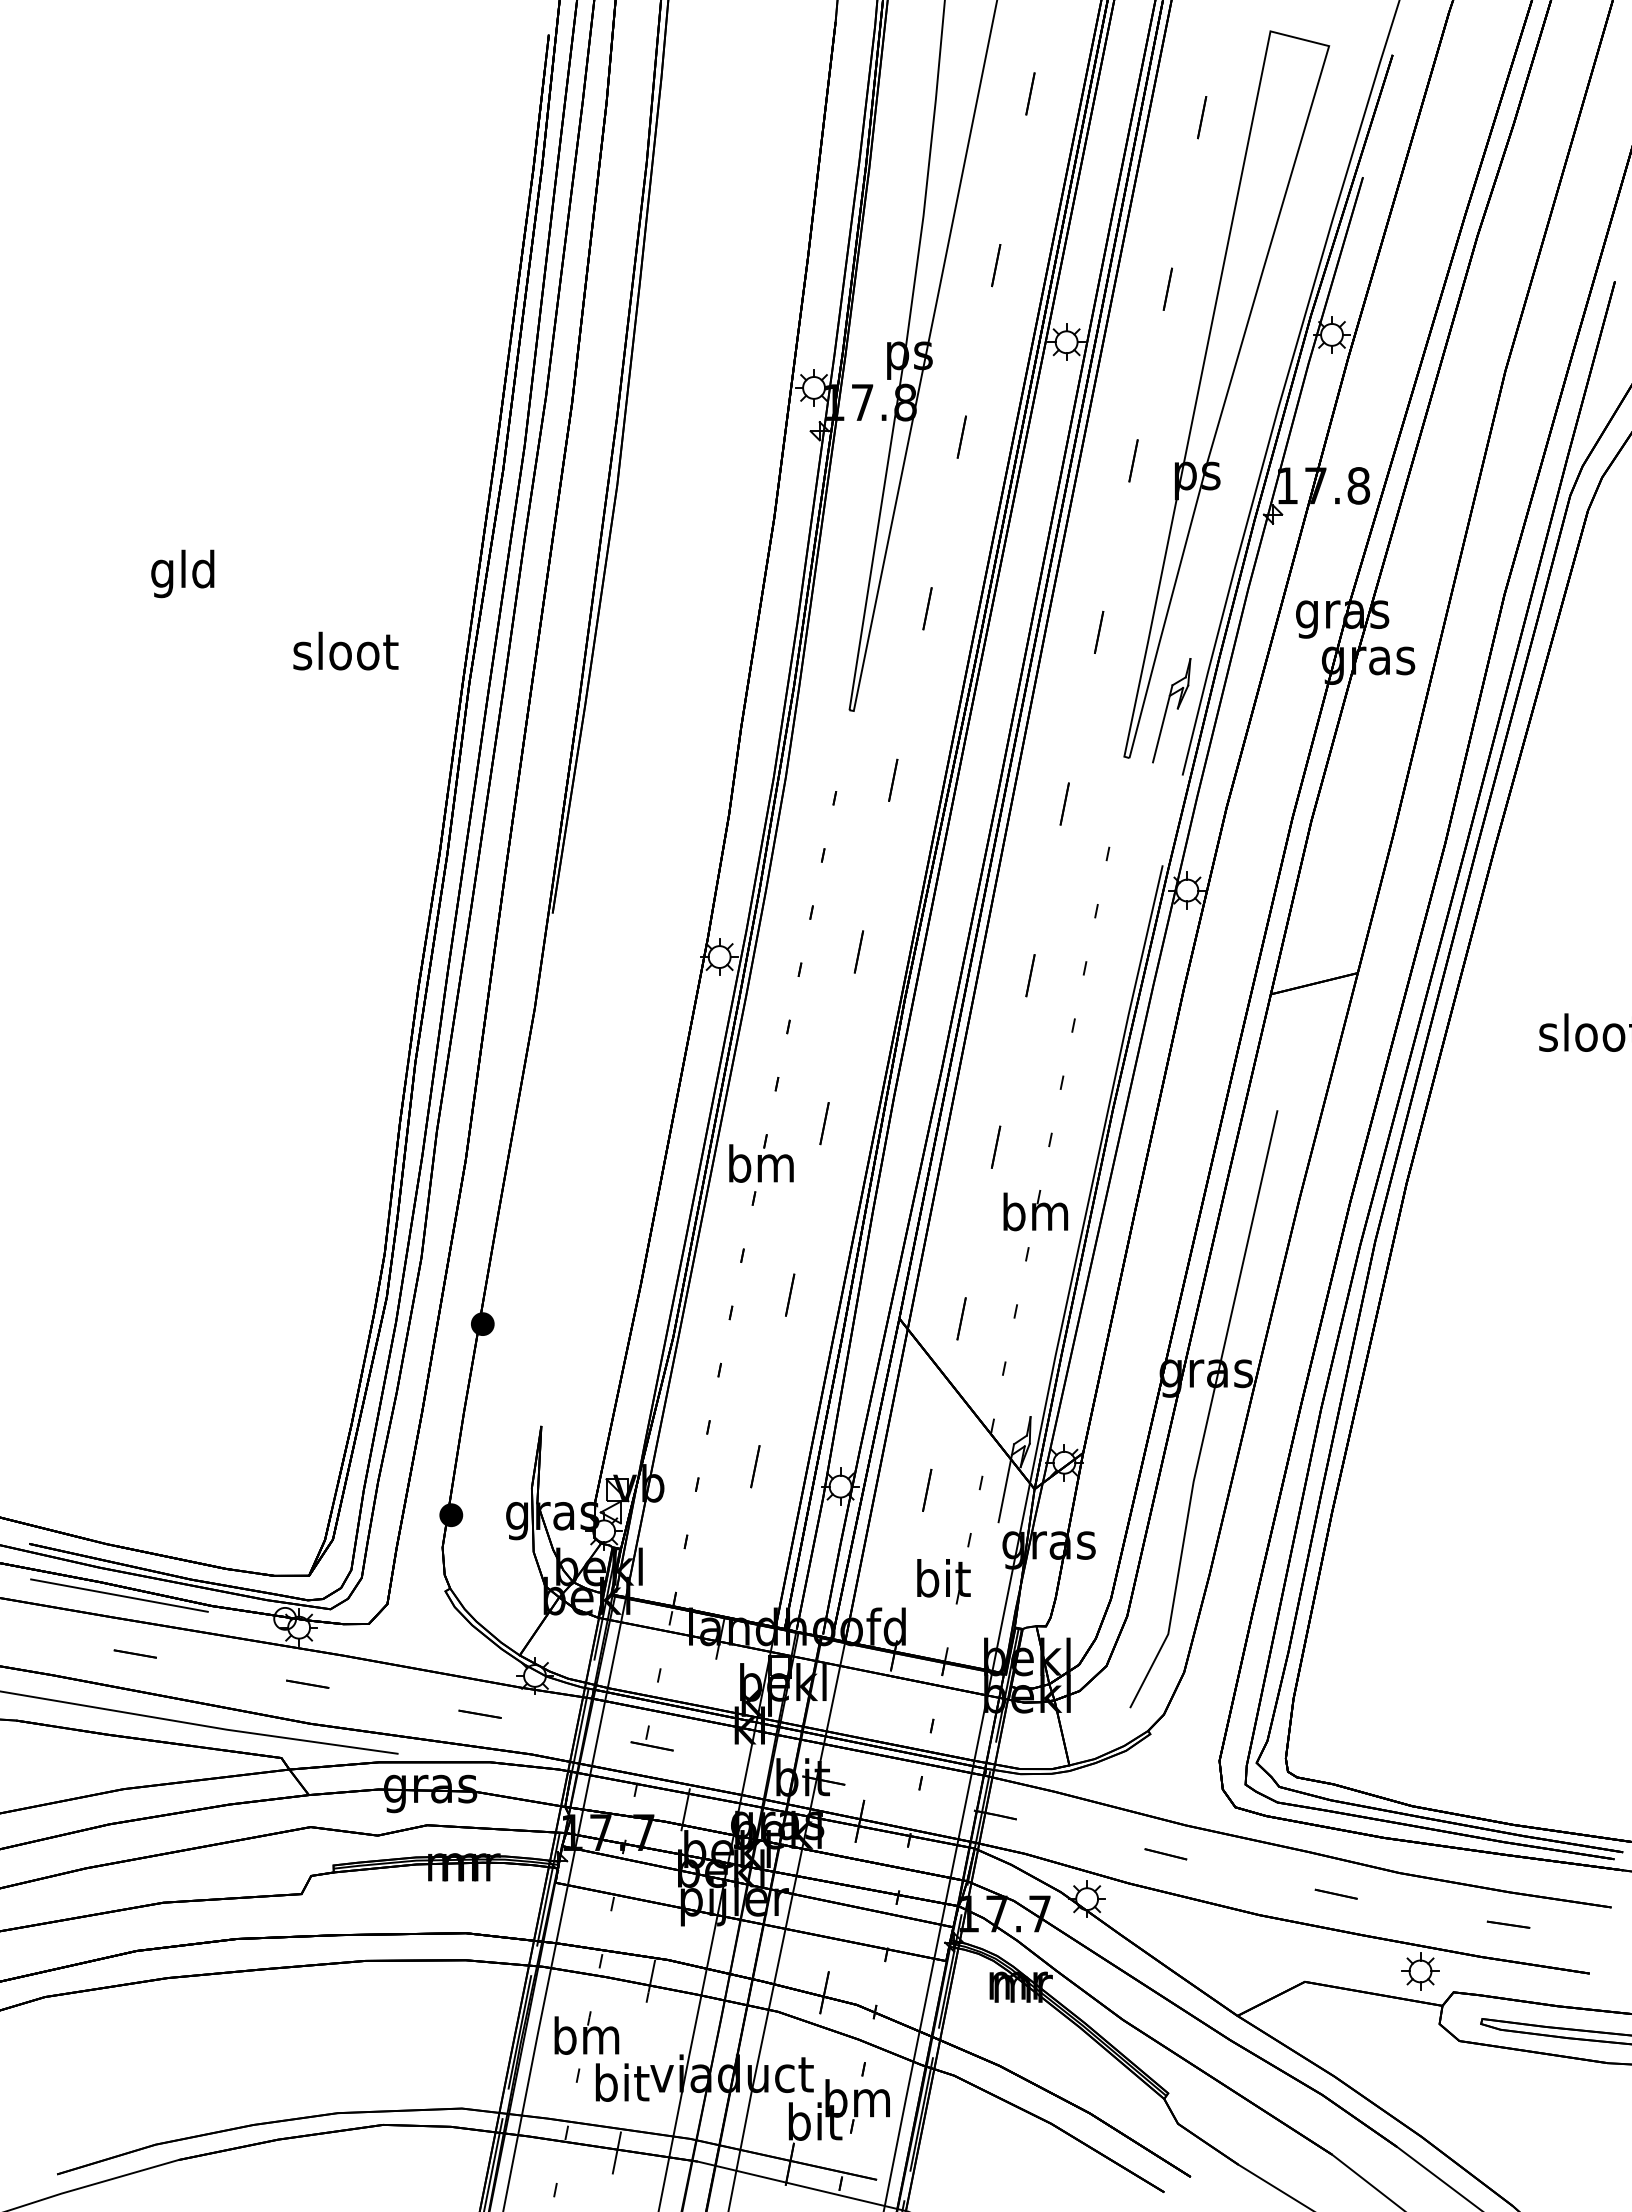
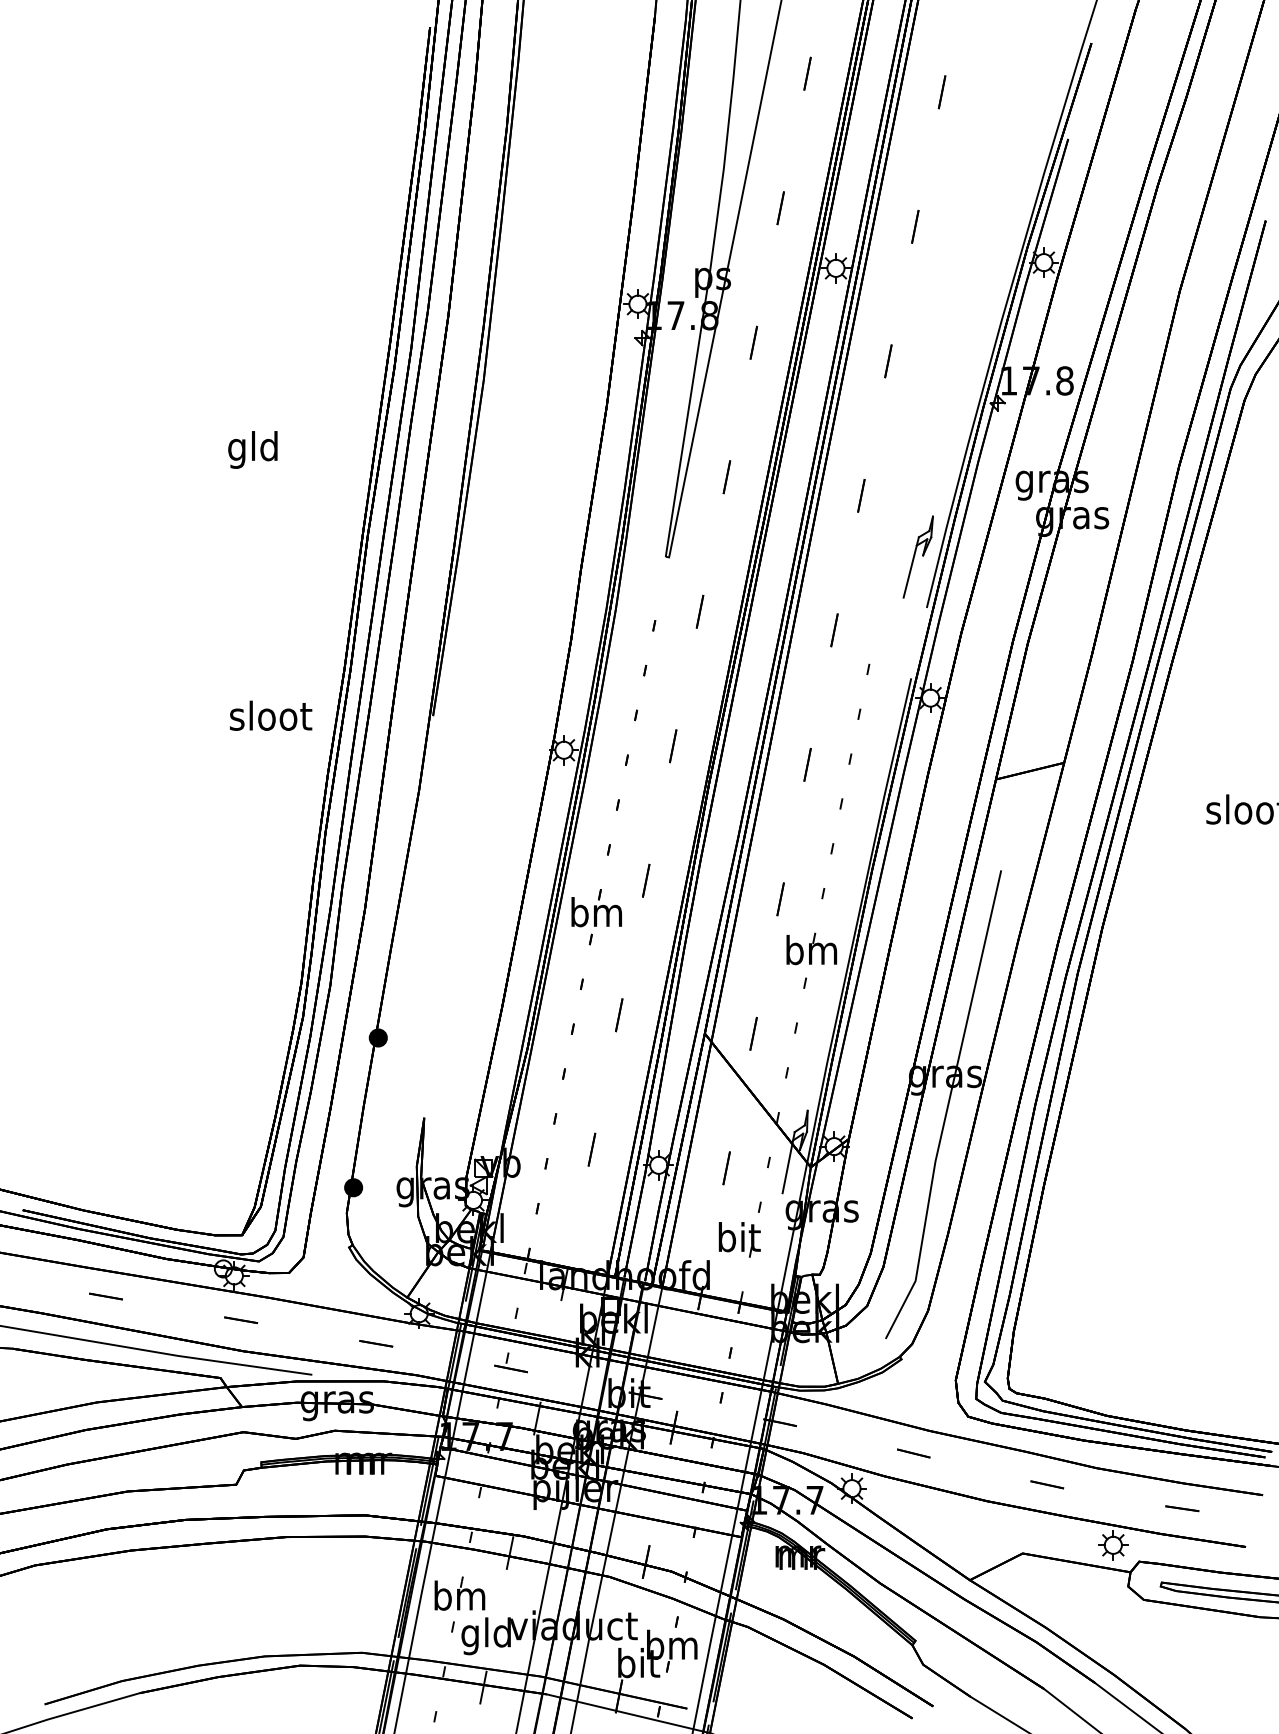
part: (1226, 394) -> (961, 309), removed
text: (182, 573) -> (252, 449), moved
text: (345, 650) -> (270, 715), moved
line: (119, 1595) -> (93, 1250), removed
text: (619, 2087) -> (485, 1636), bit -> gld

